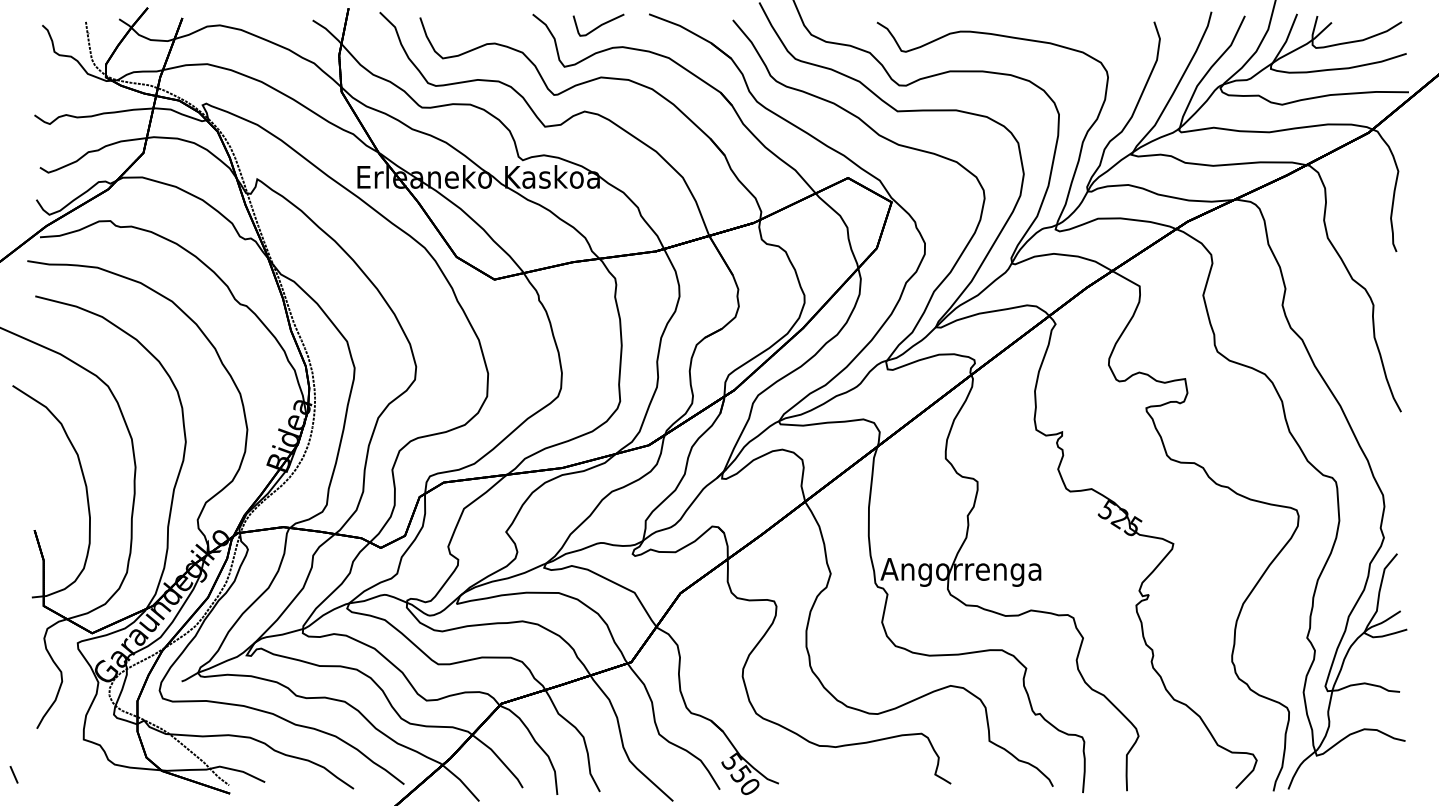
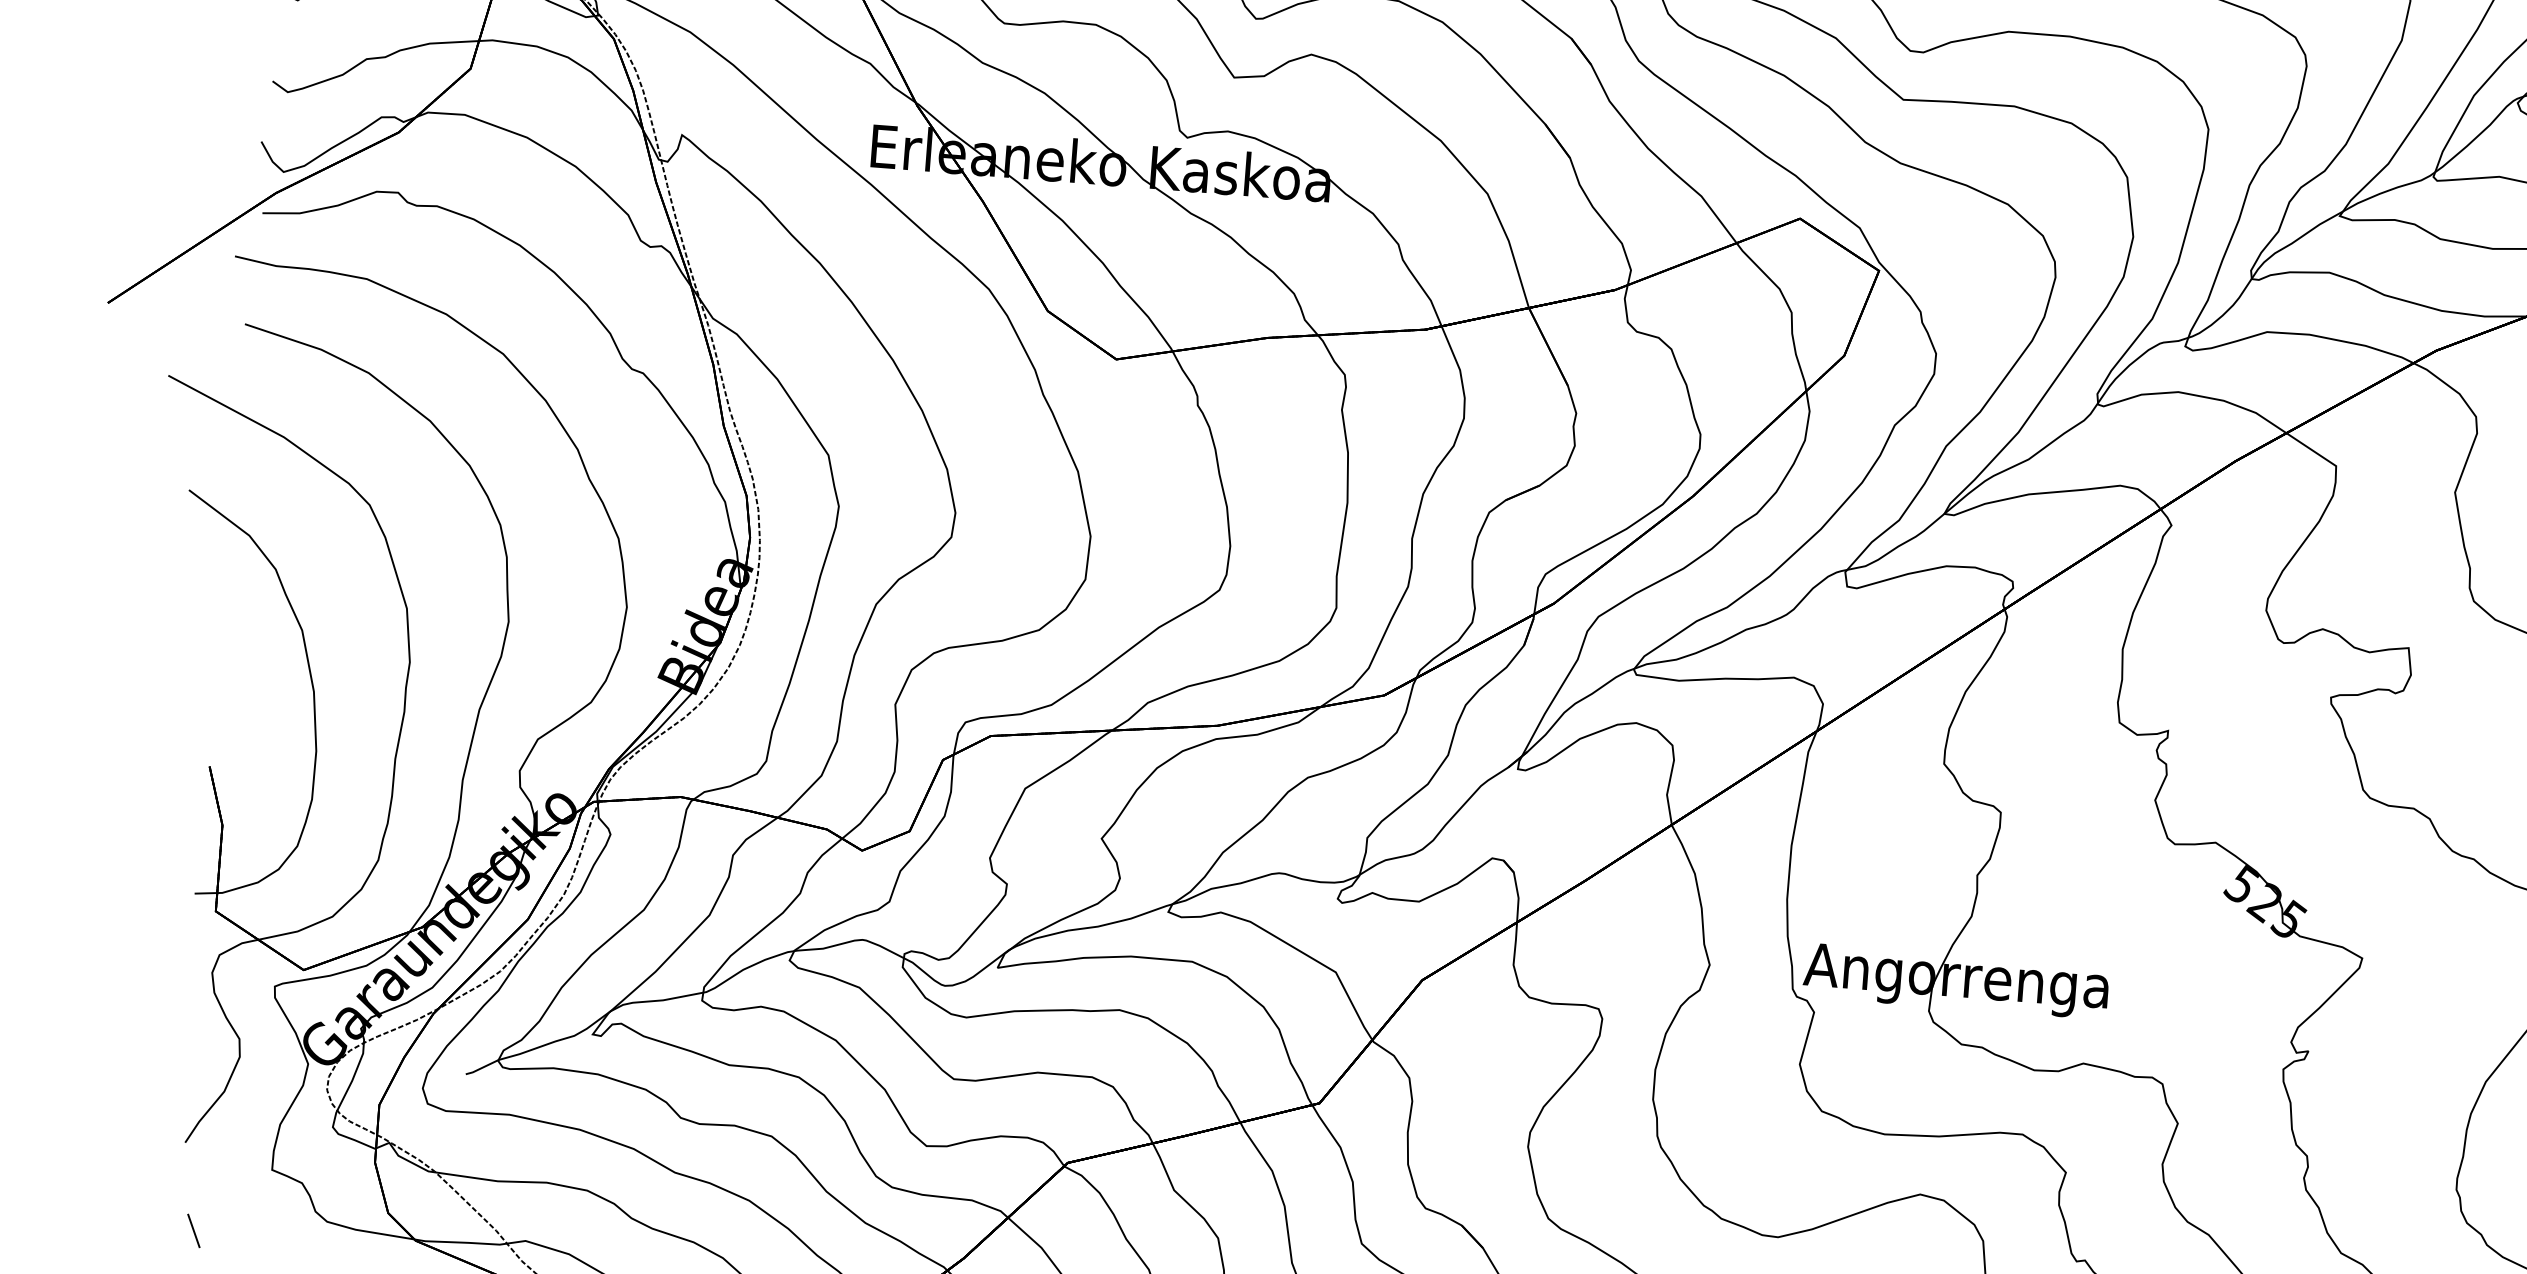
line: (13, 774) -> (192, 1230), moved

